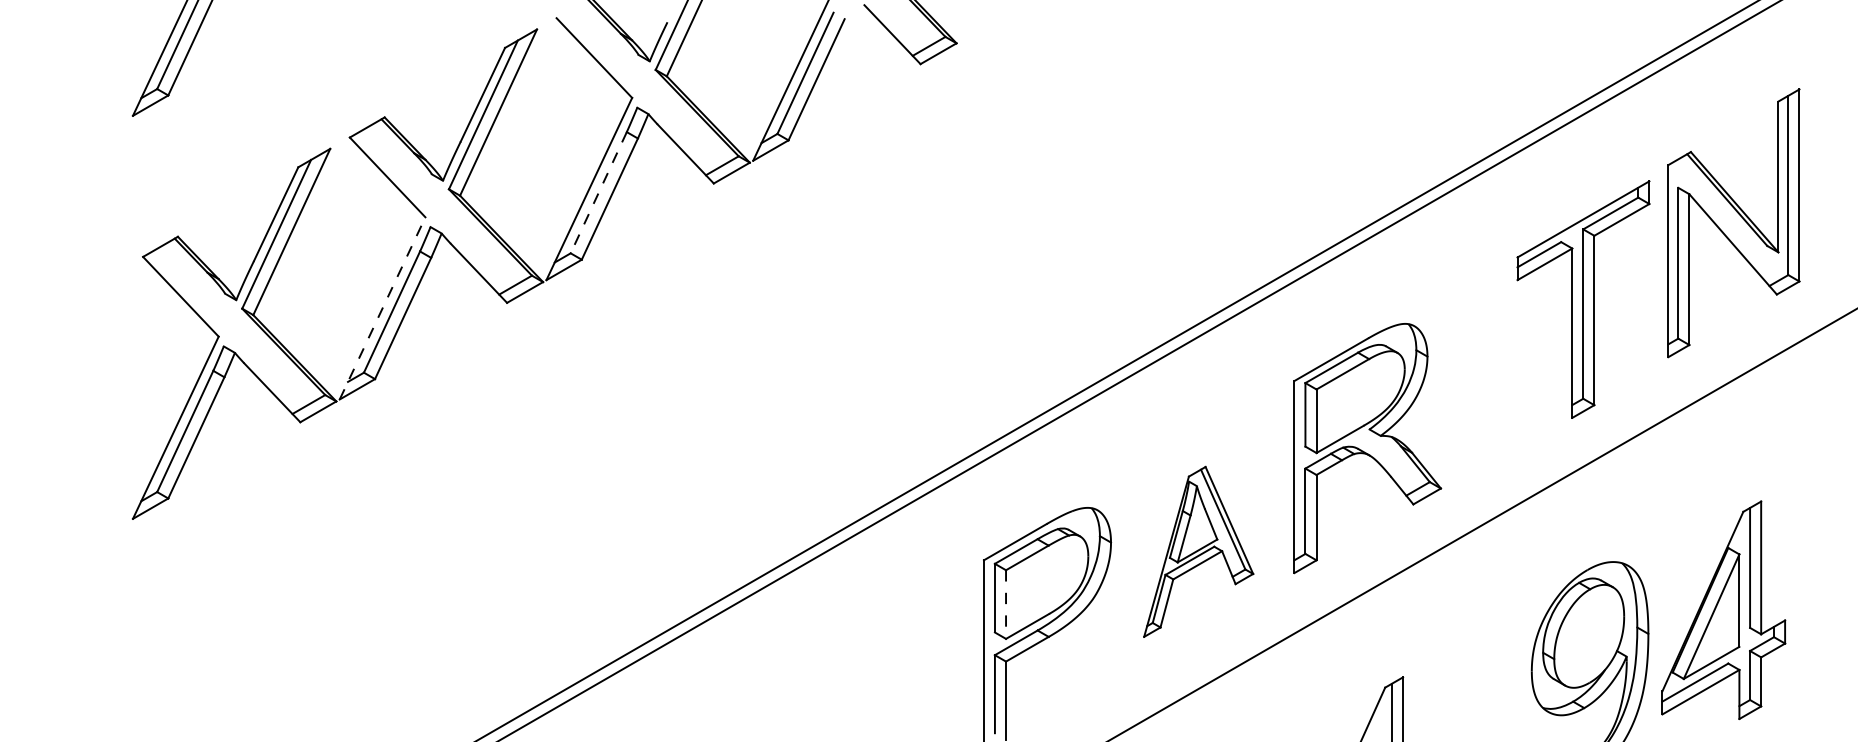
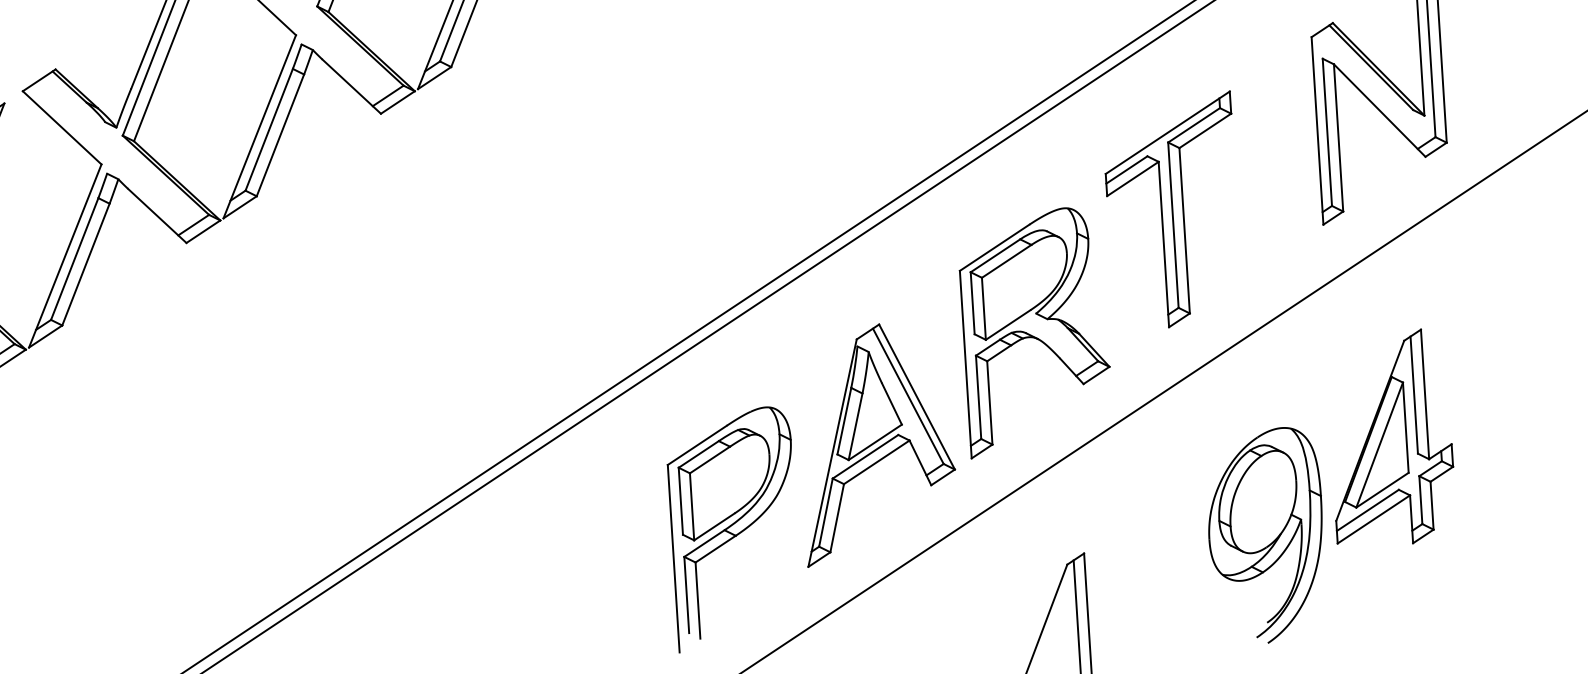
line: (598, 192) -> (268, 129), dashed -> solid
part: (1583, 299) -> (1172, 210), moved
line: (382, 308) -> (65, 256), dashed -> solid
part: (1198, 551) -> (876, 443), size x1.43
line: (1006, 605) -> (692, 507), dashed -> solid
part: (1723, 609) -> (1390, 437), moved

